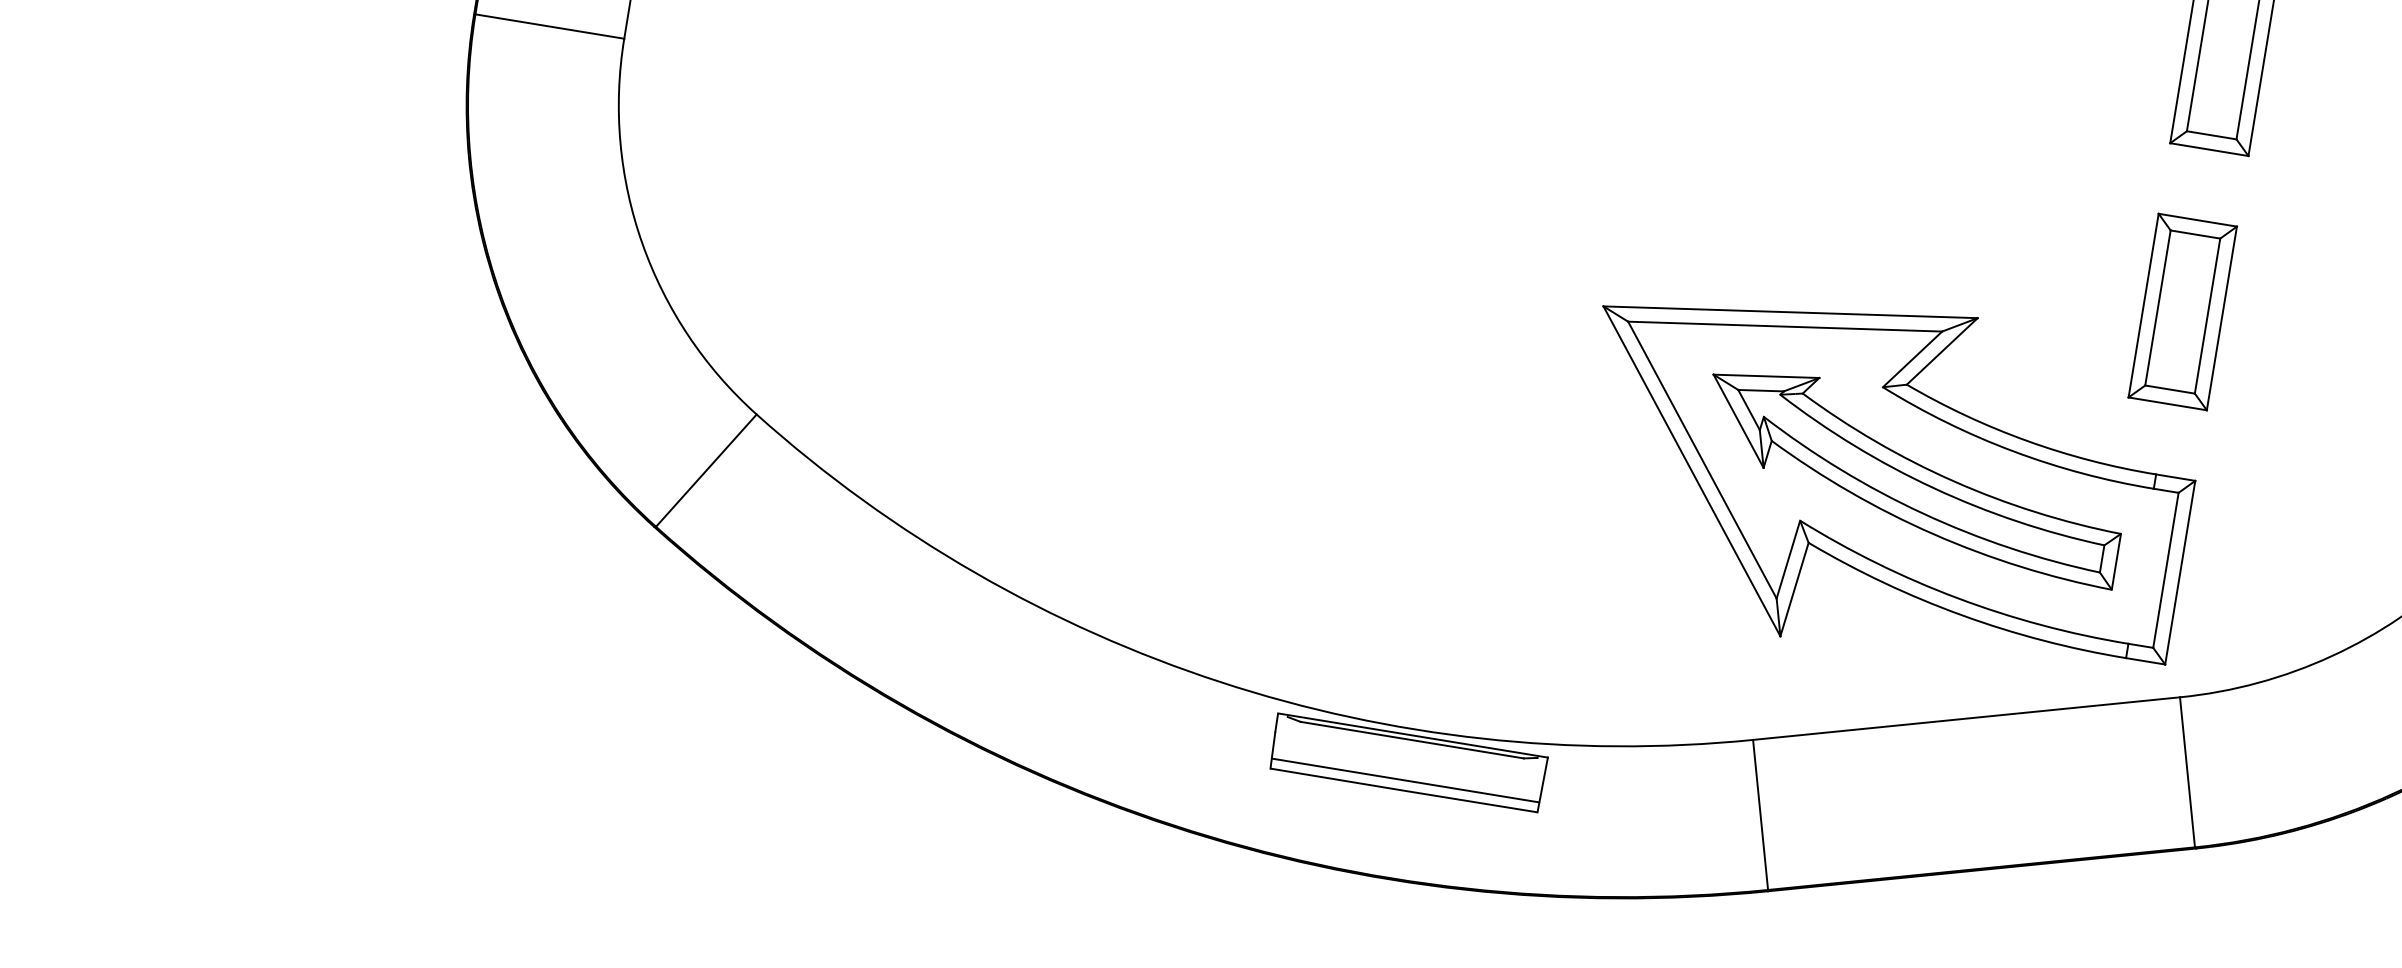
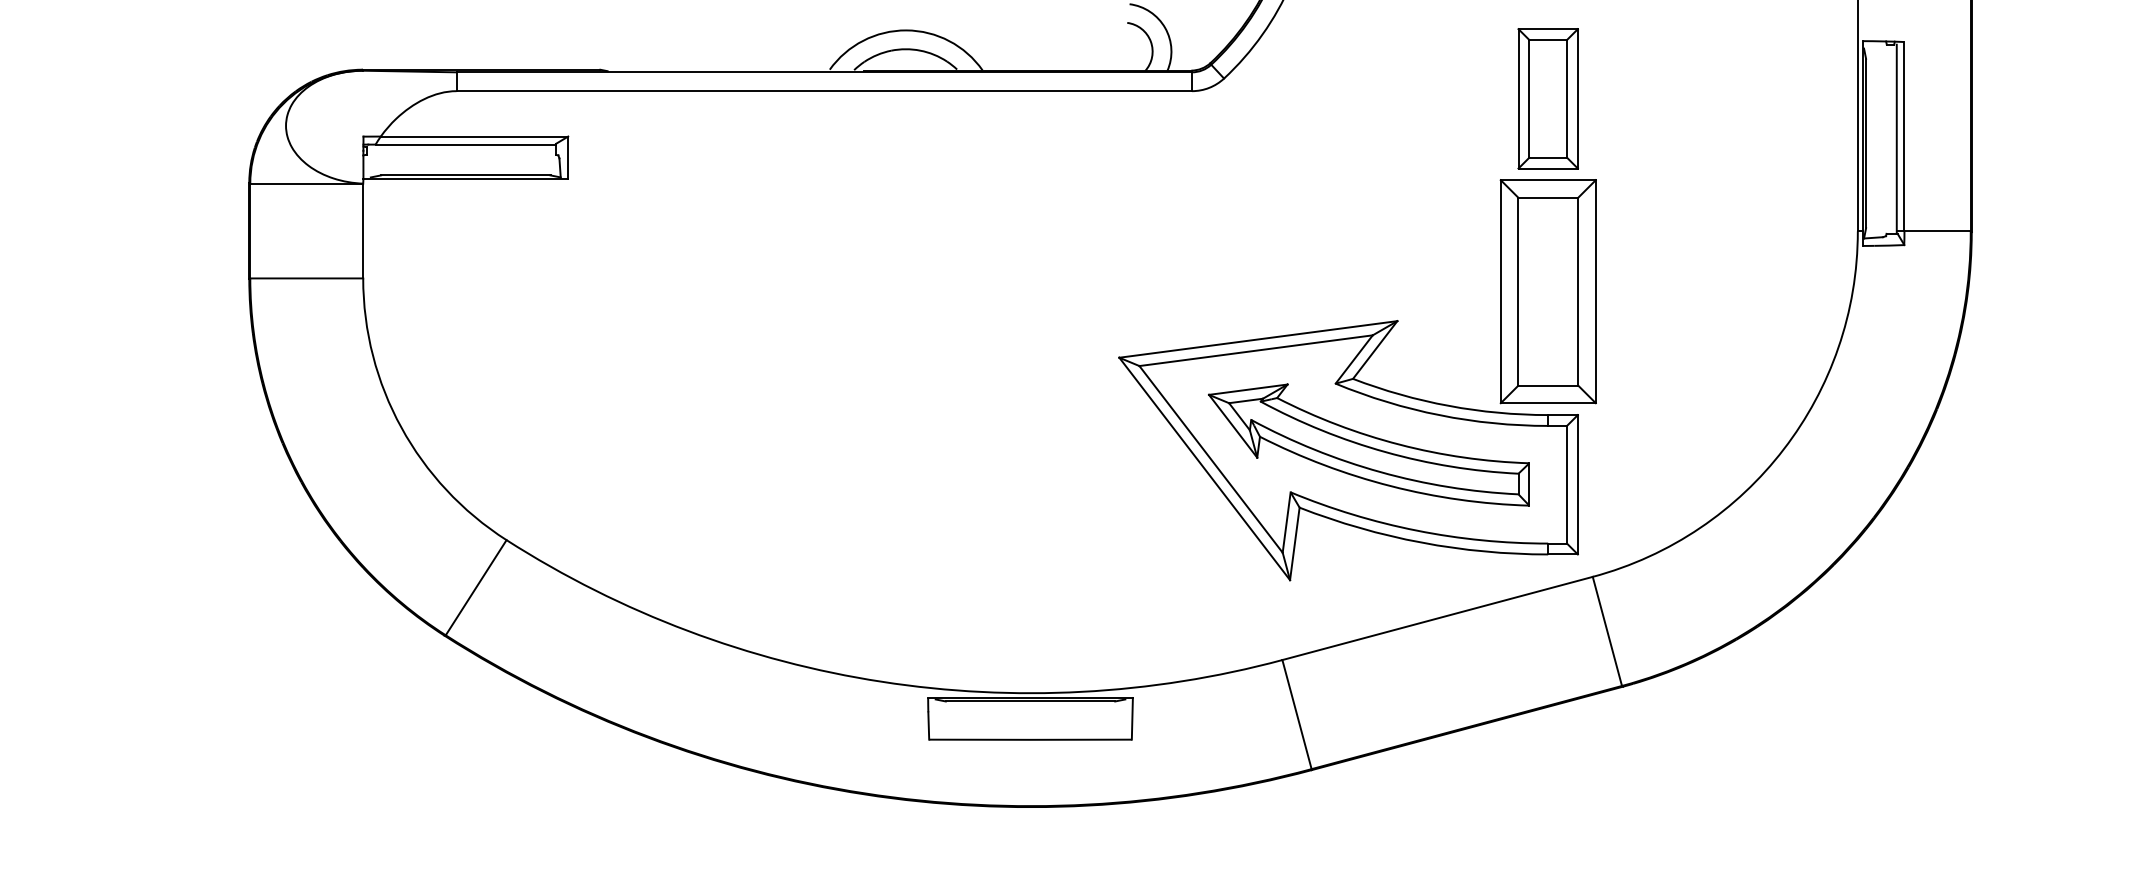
part: (2181, 311) -> (1547, 291), size x1.6
line: (1405, 781) -> (1030, 732), removed

